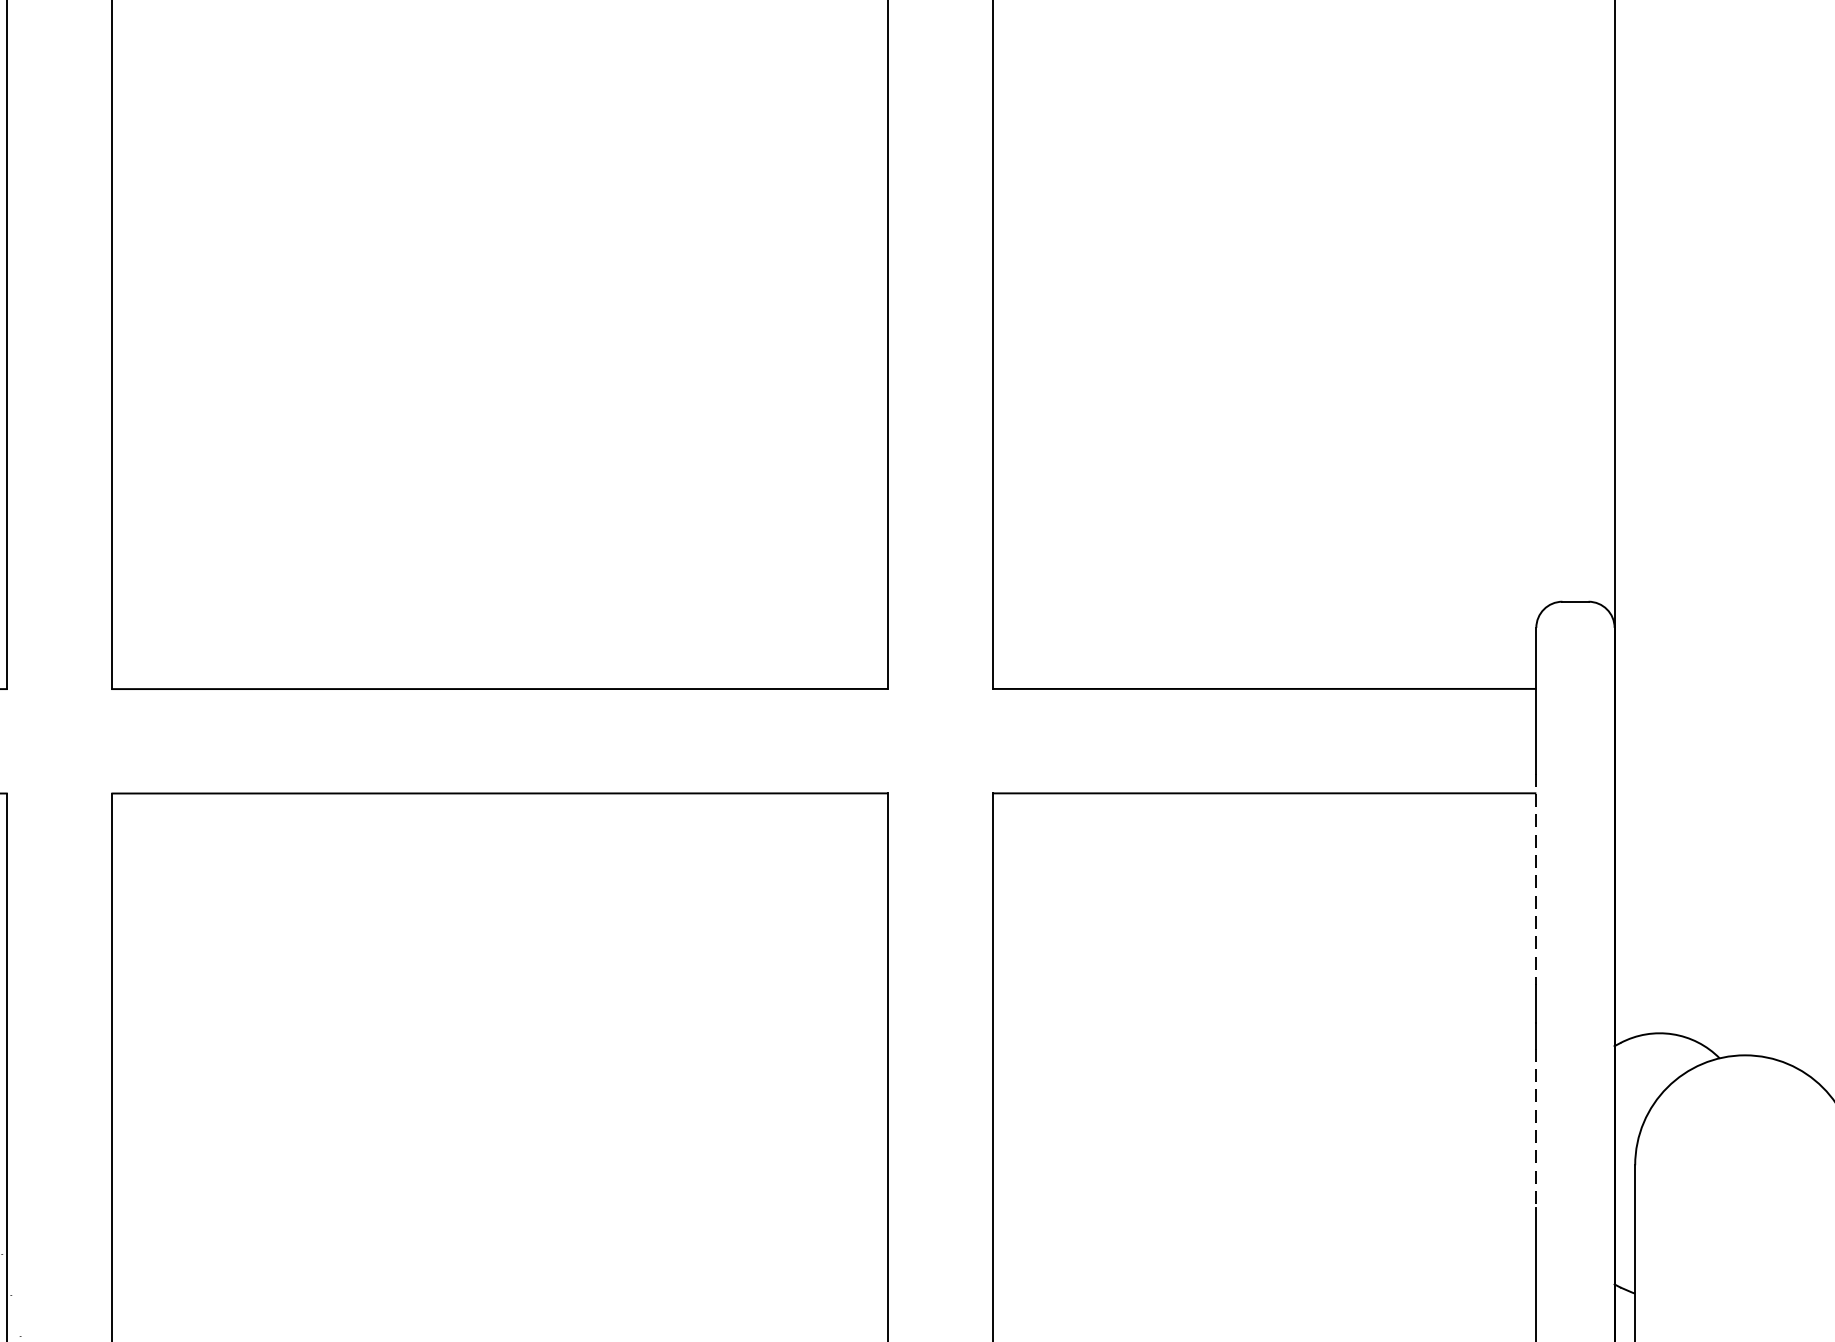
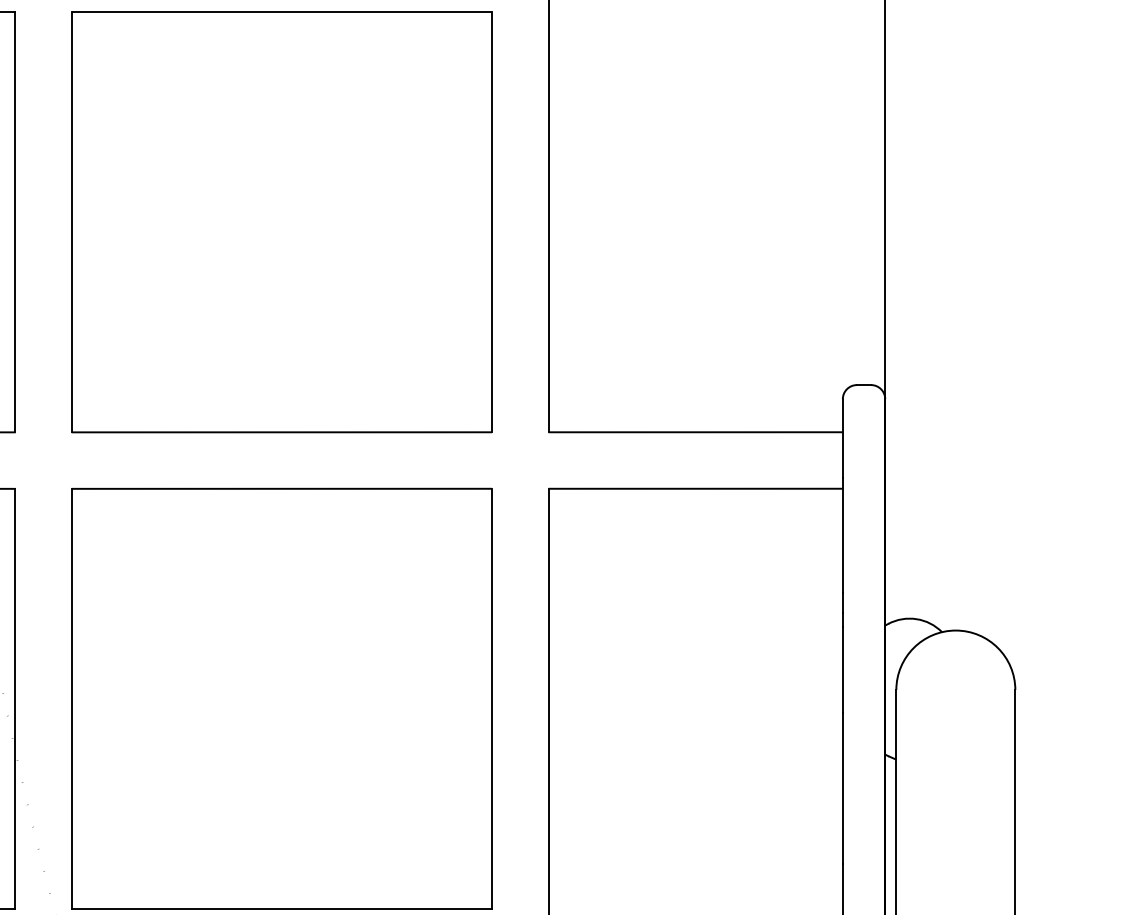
line: (1535, 879) -> (842, 535), dashed -> solid
line: (1535, 1129) -> (842, 670), dashed -> solid

